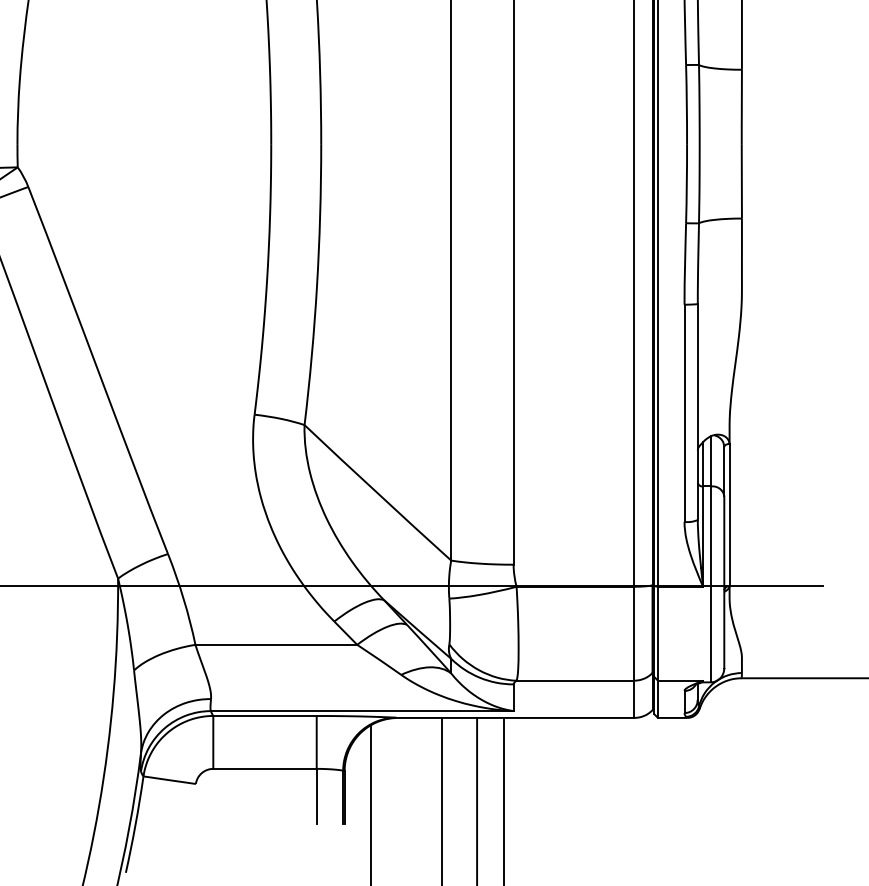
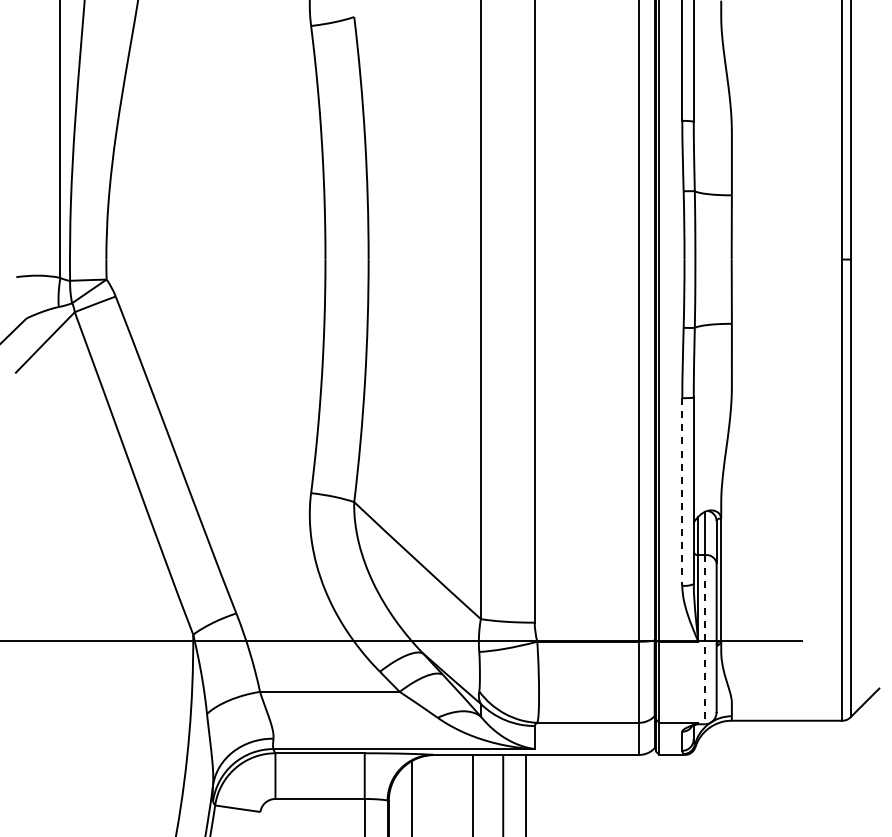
line: (684, 412) -> (682, 491), solid -> dashed
line: (711, 584) -> (705, 639), solid -> dashed

